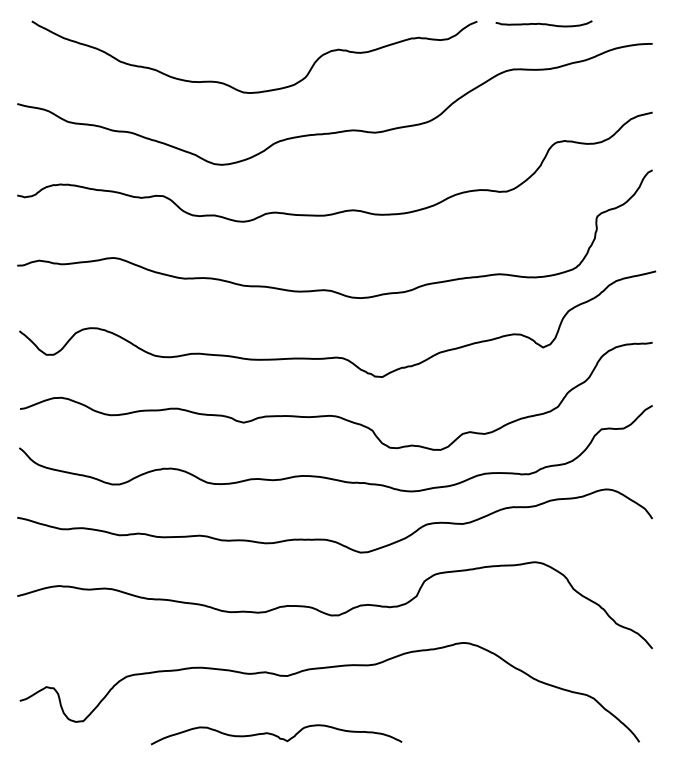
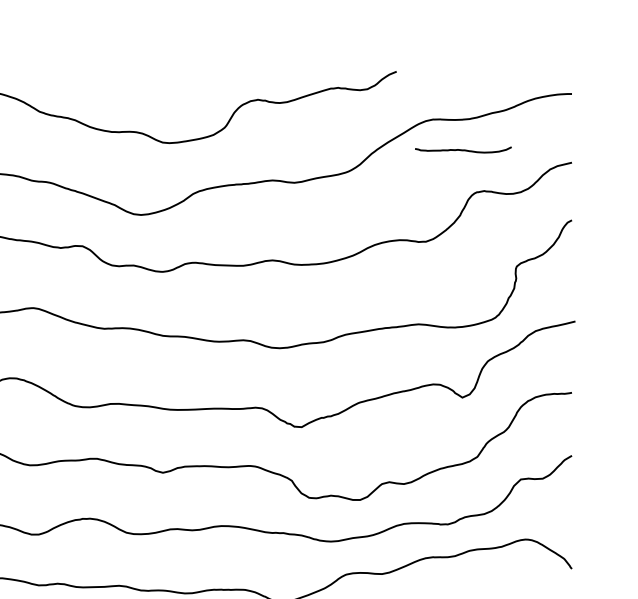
curve: (543, 23) -> (462, 149), moved

